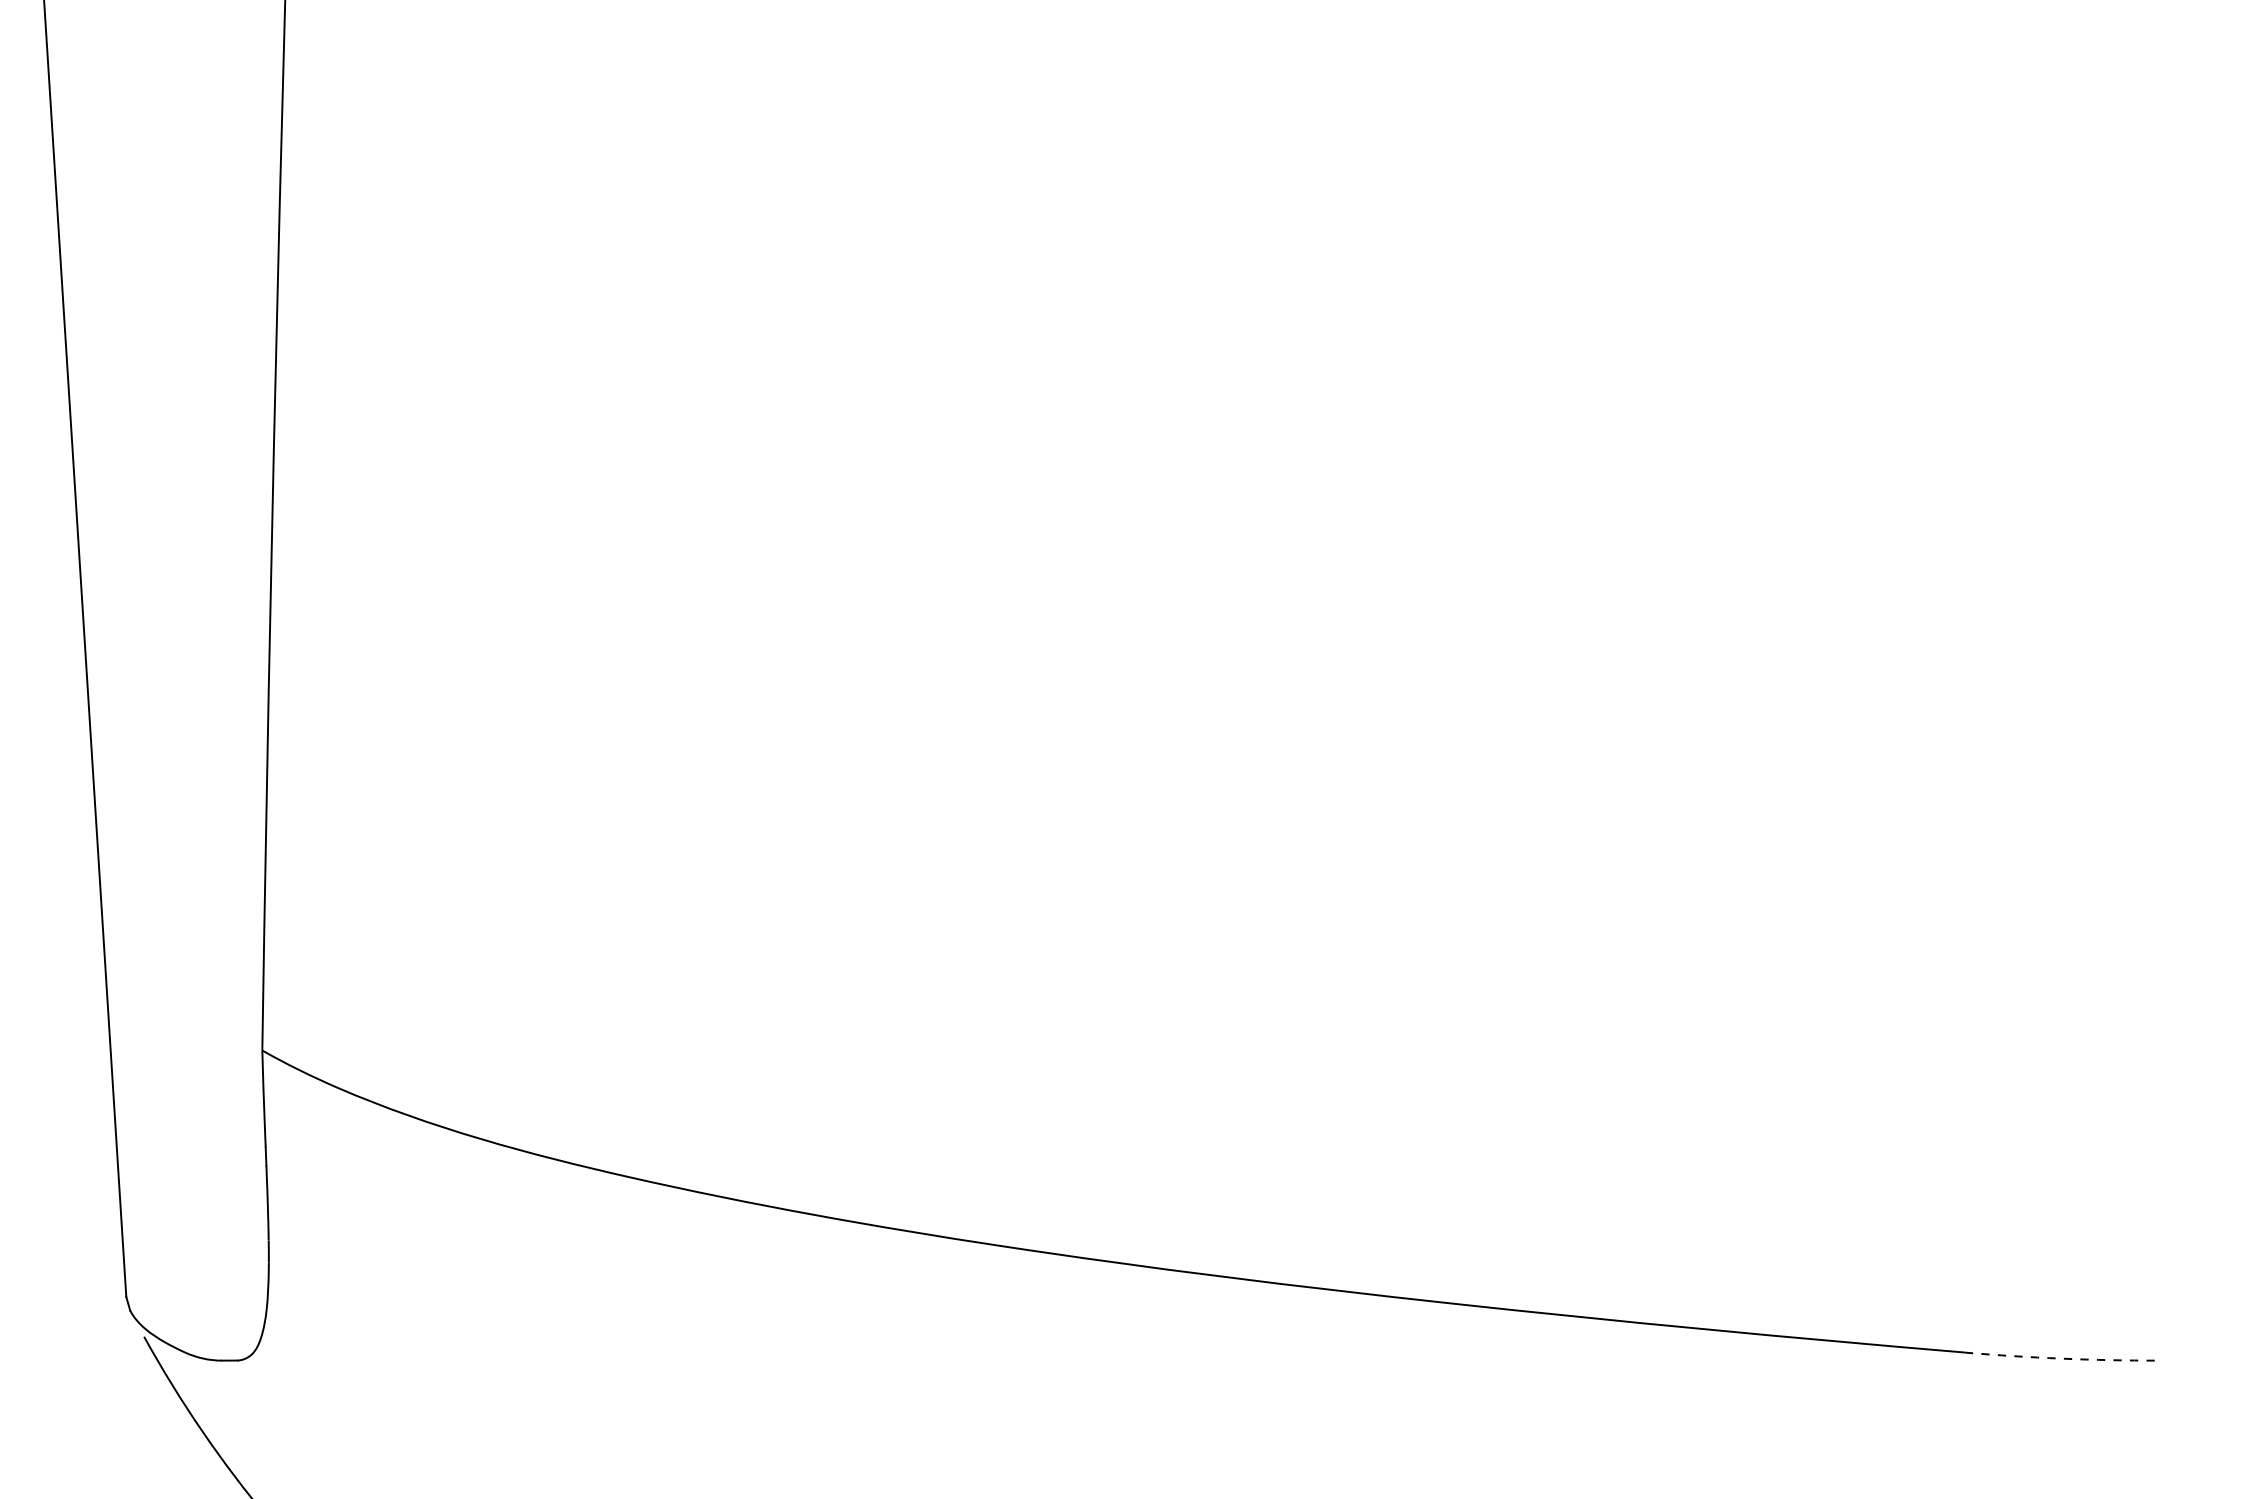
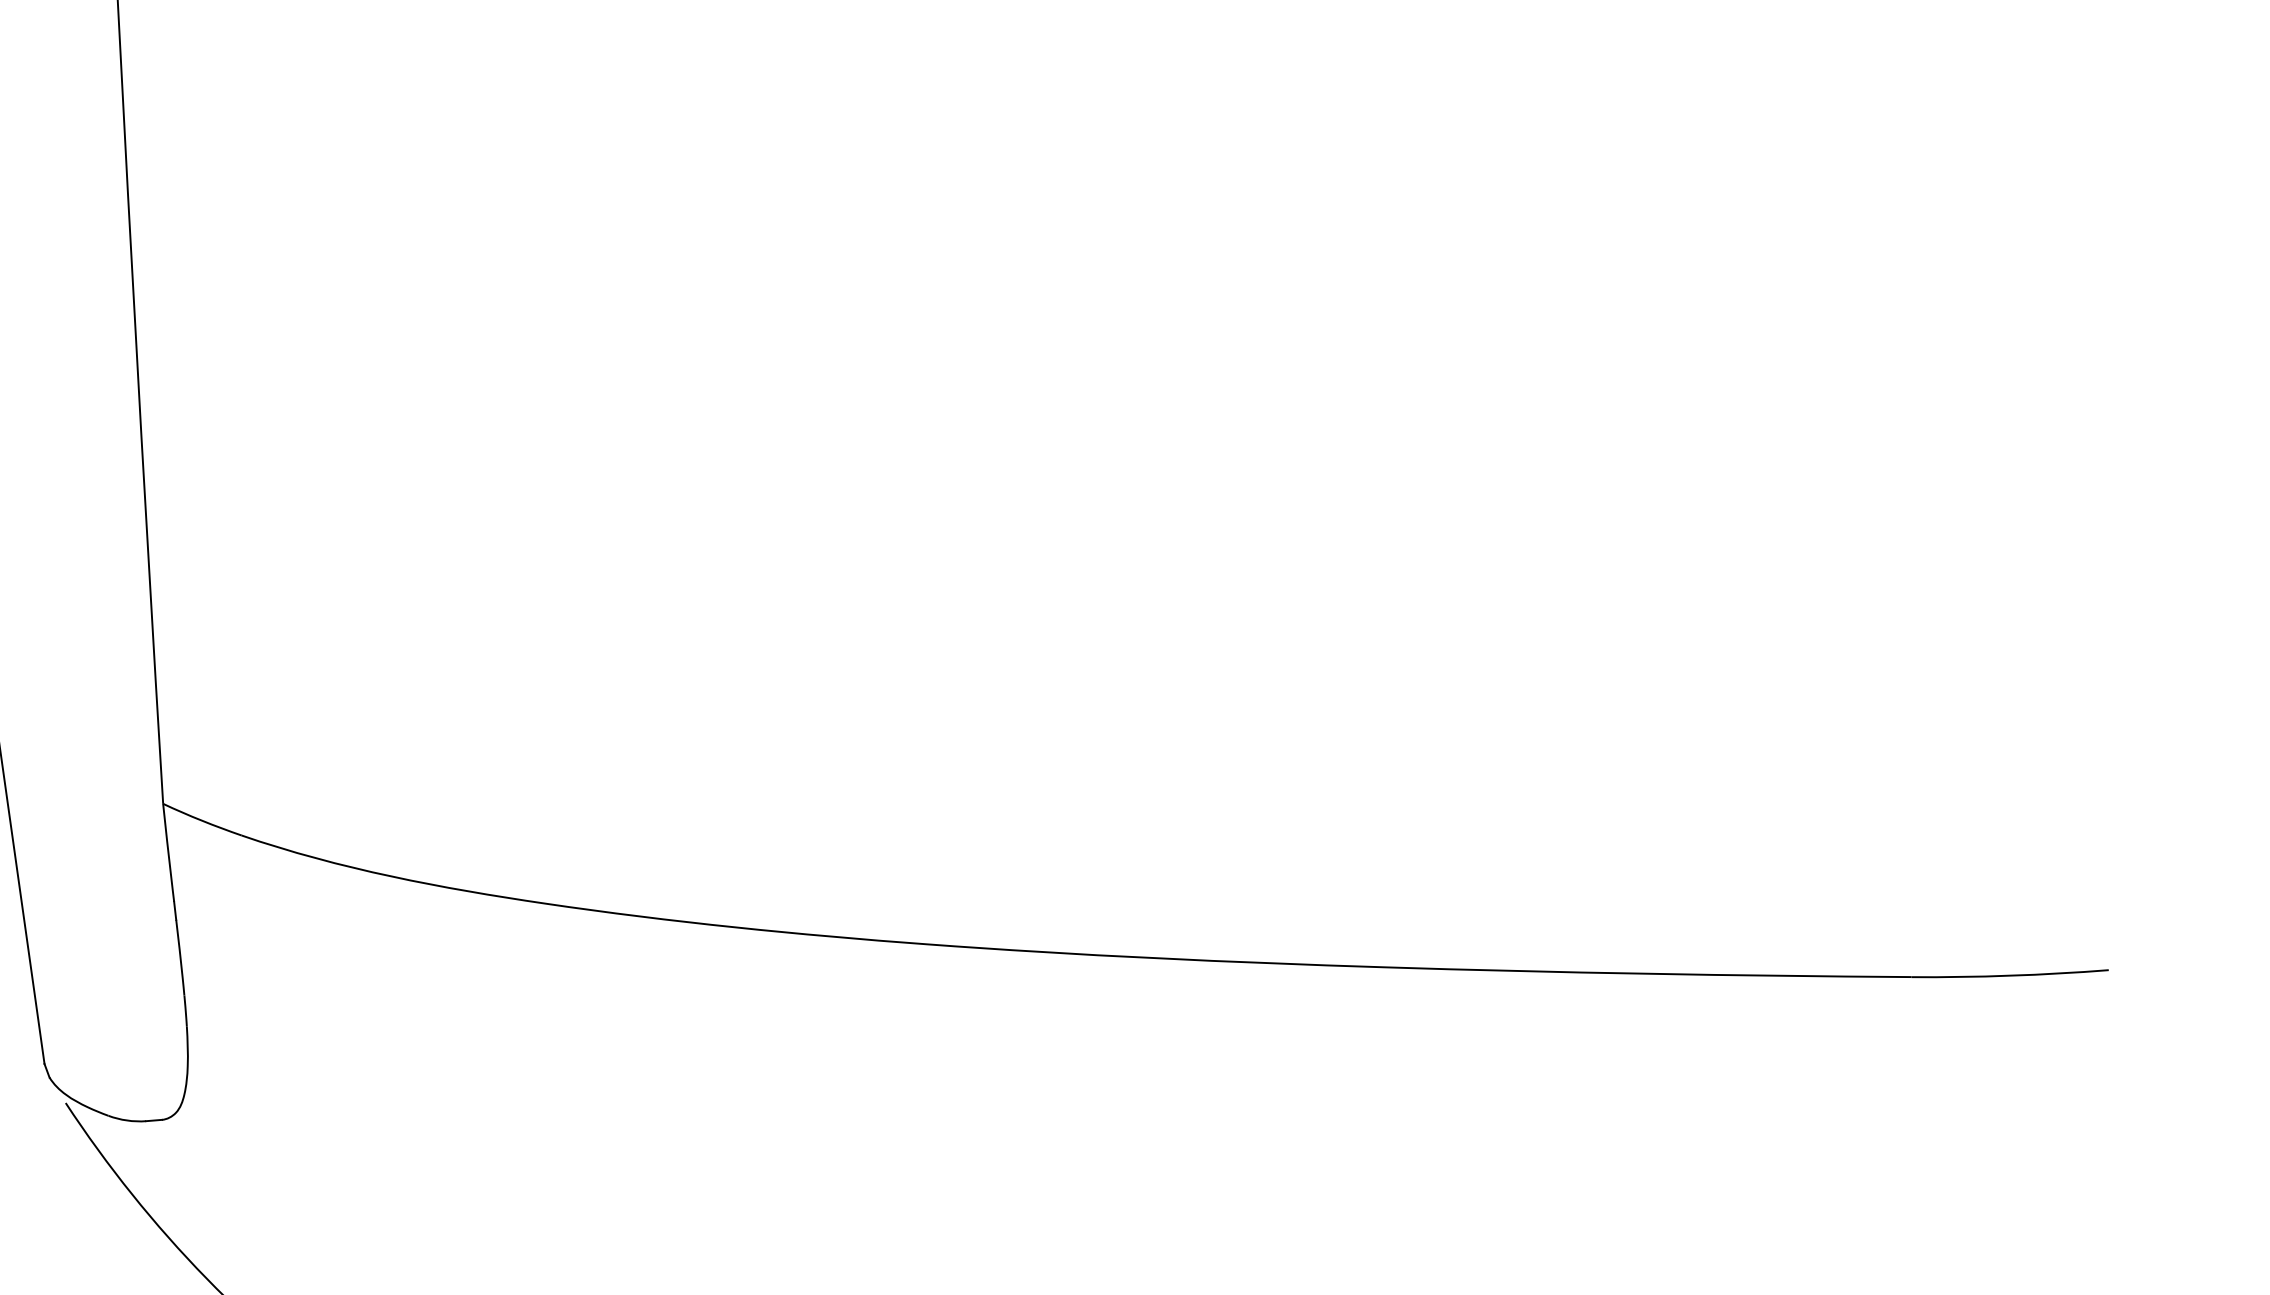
arc: (2061, 1358) -> (2009, 975), dashed -> solid

